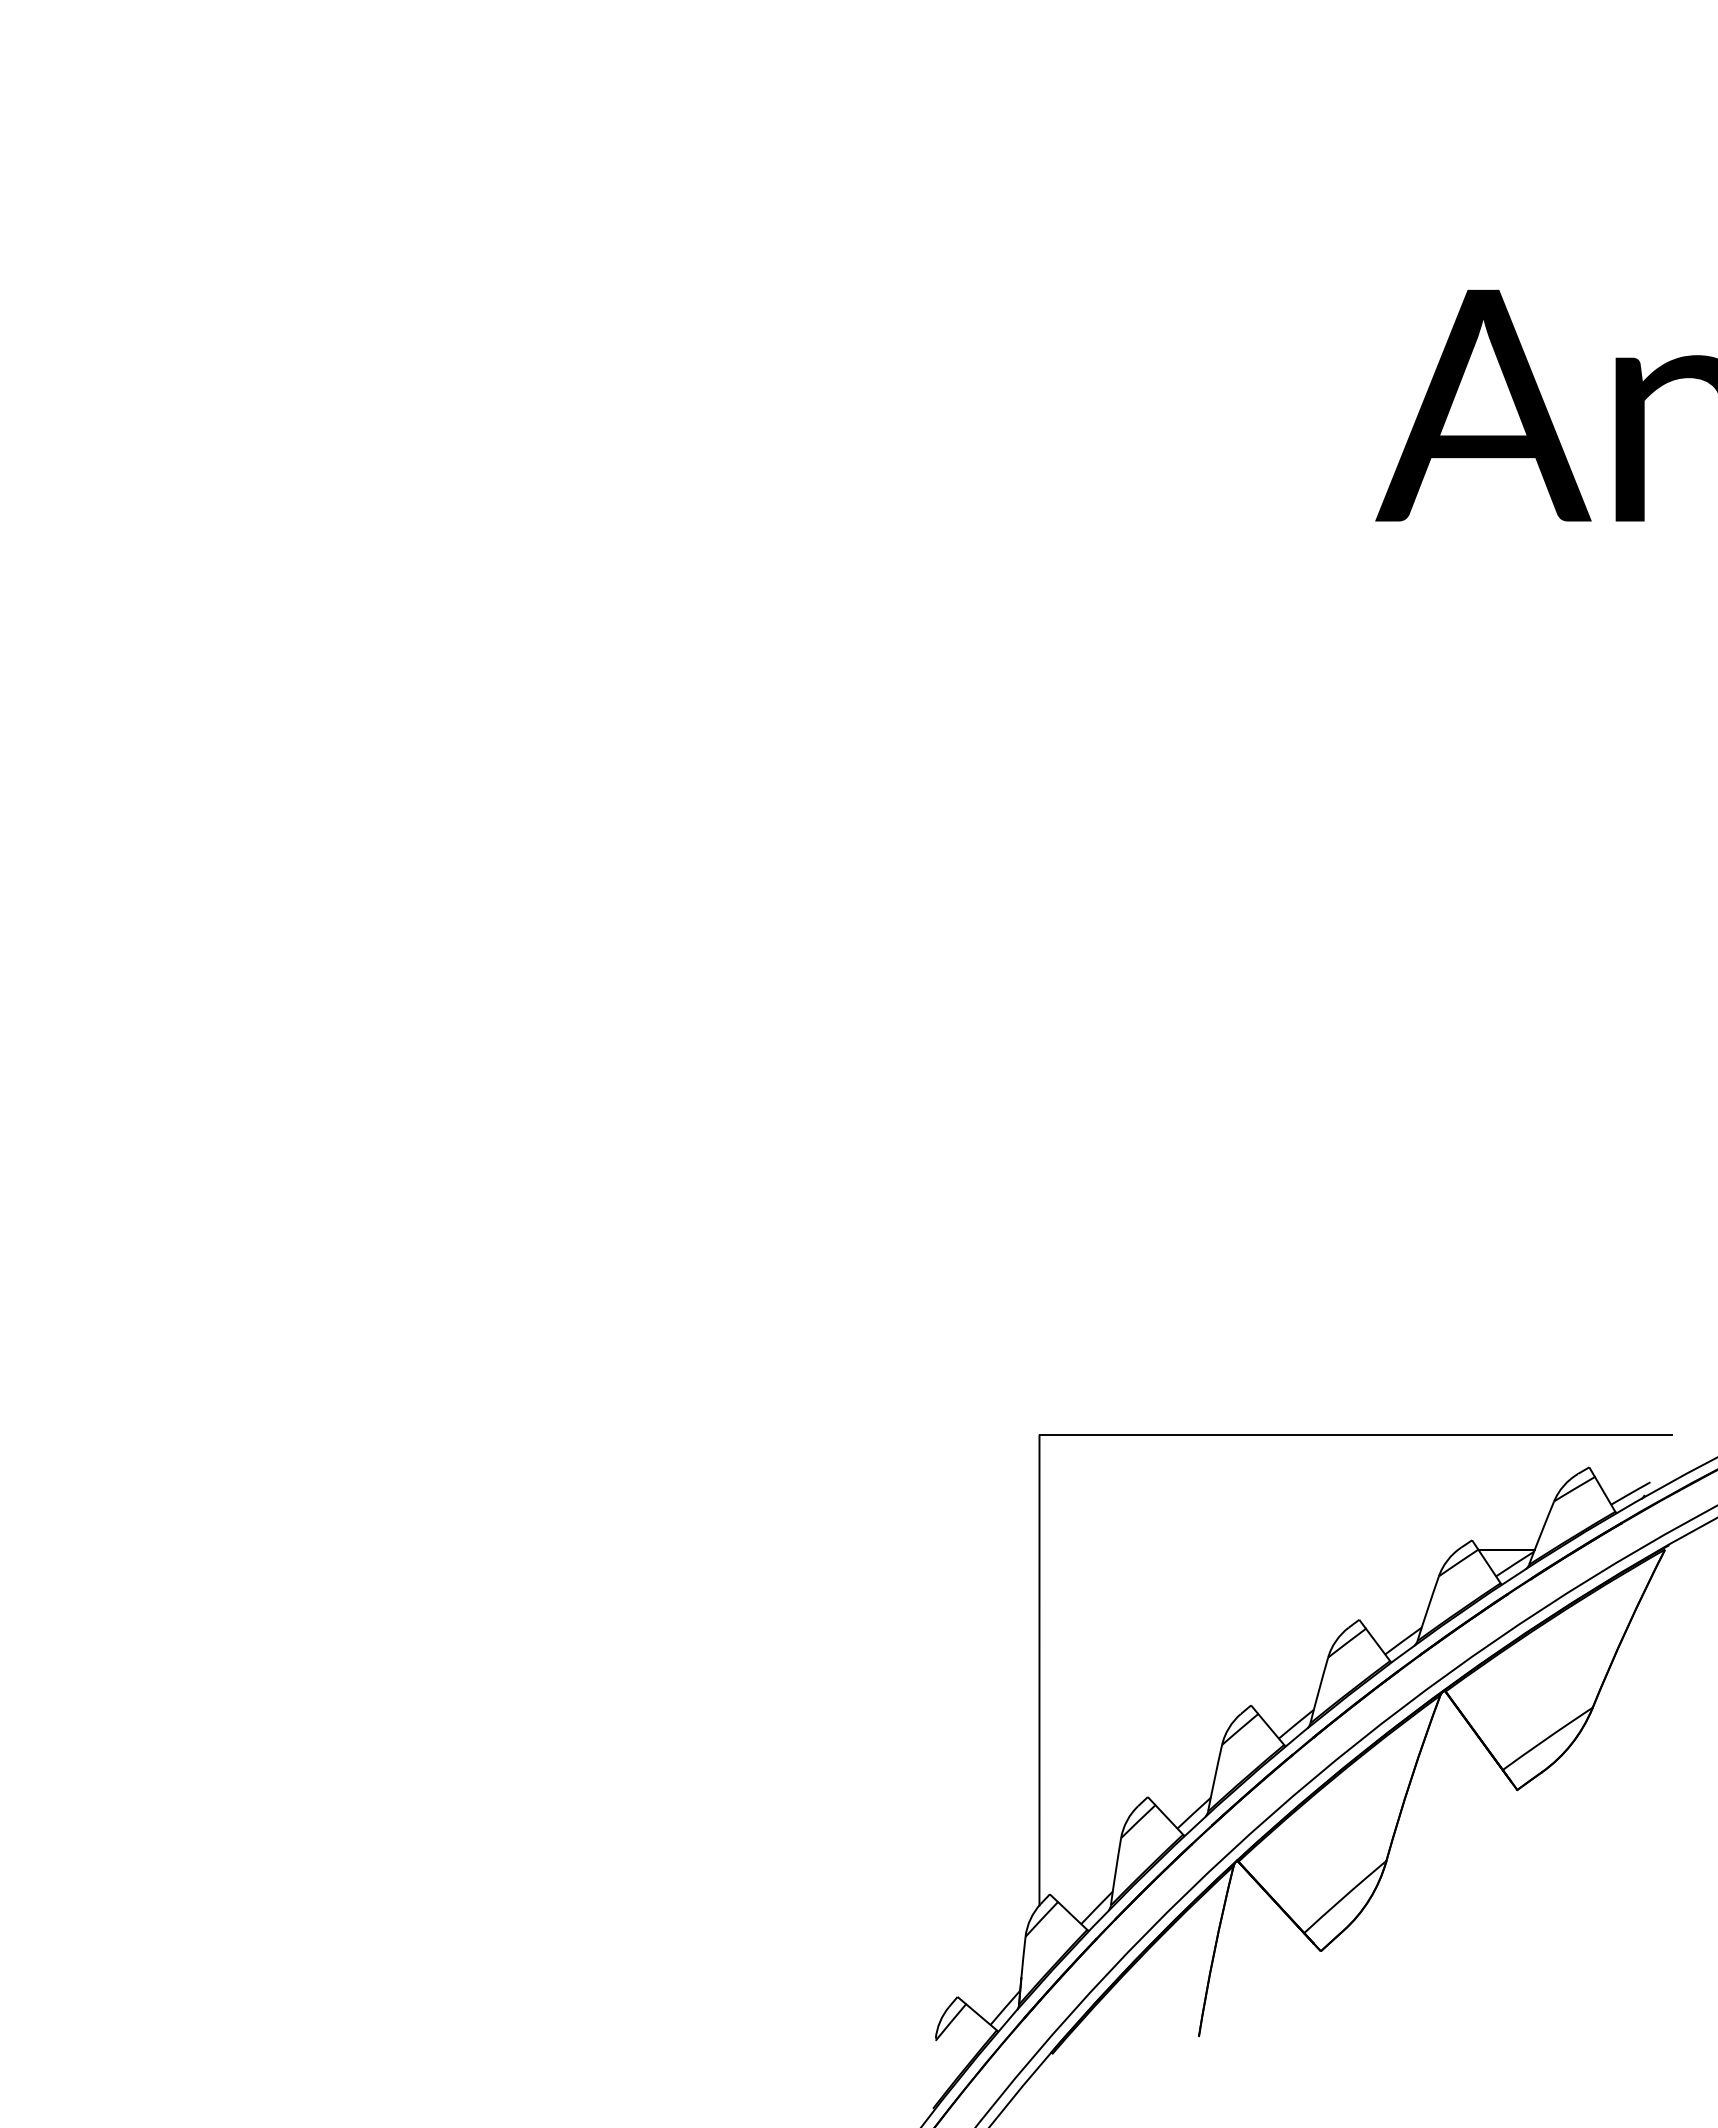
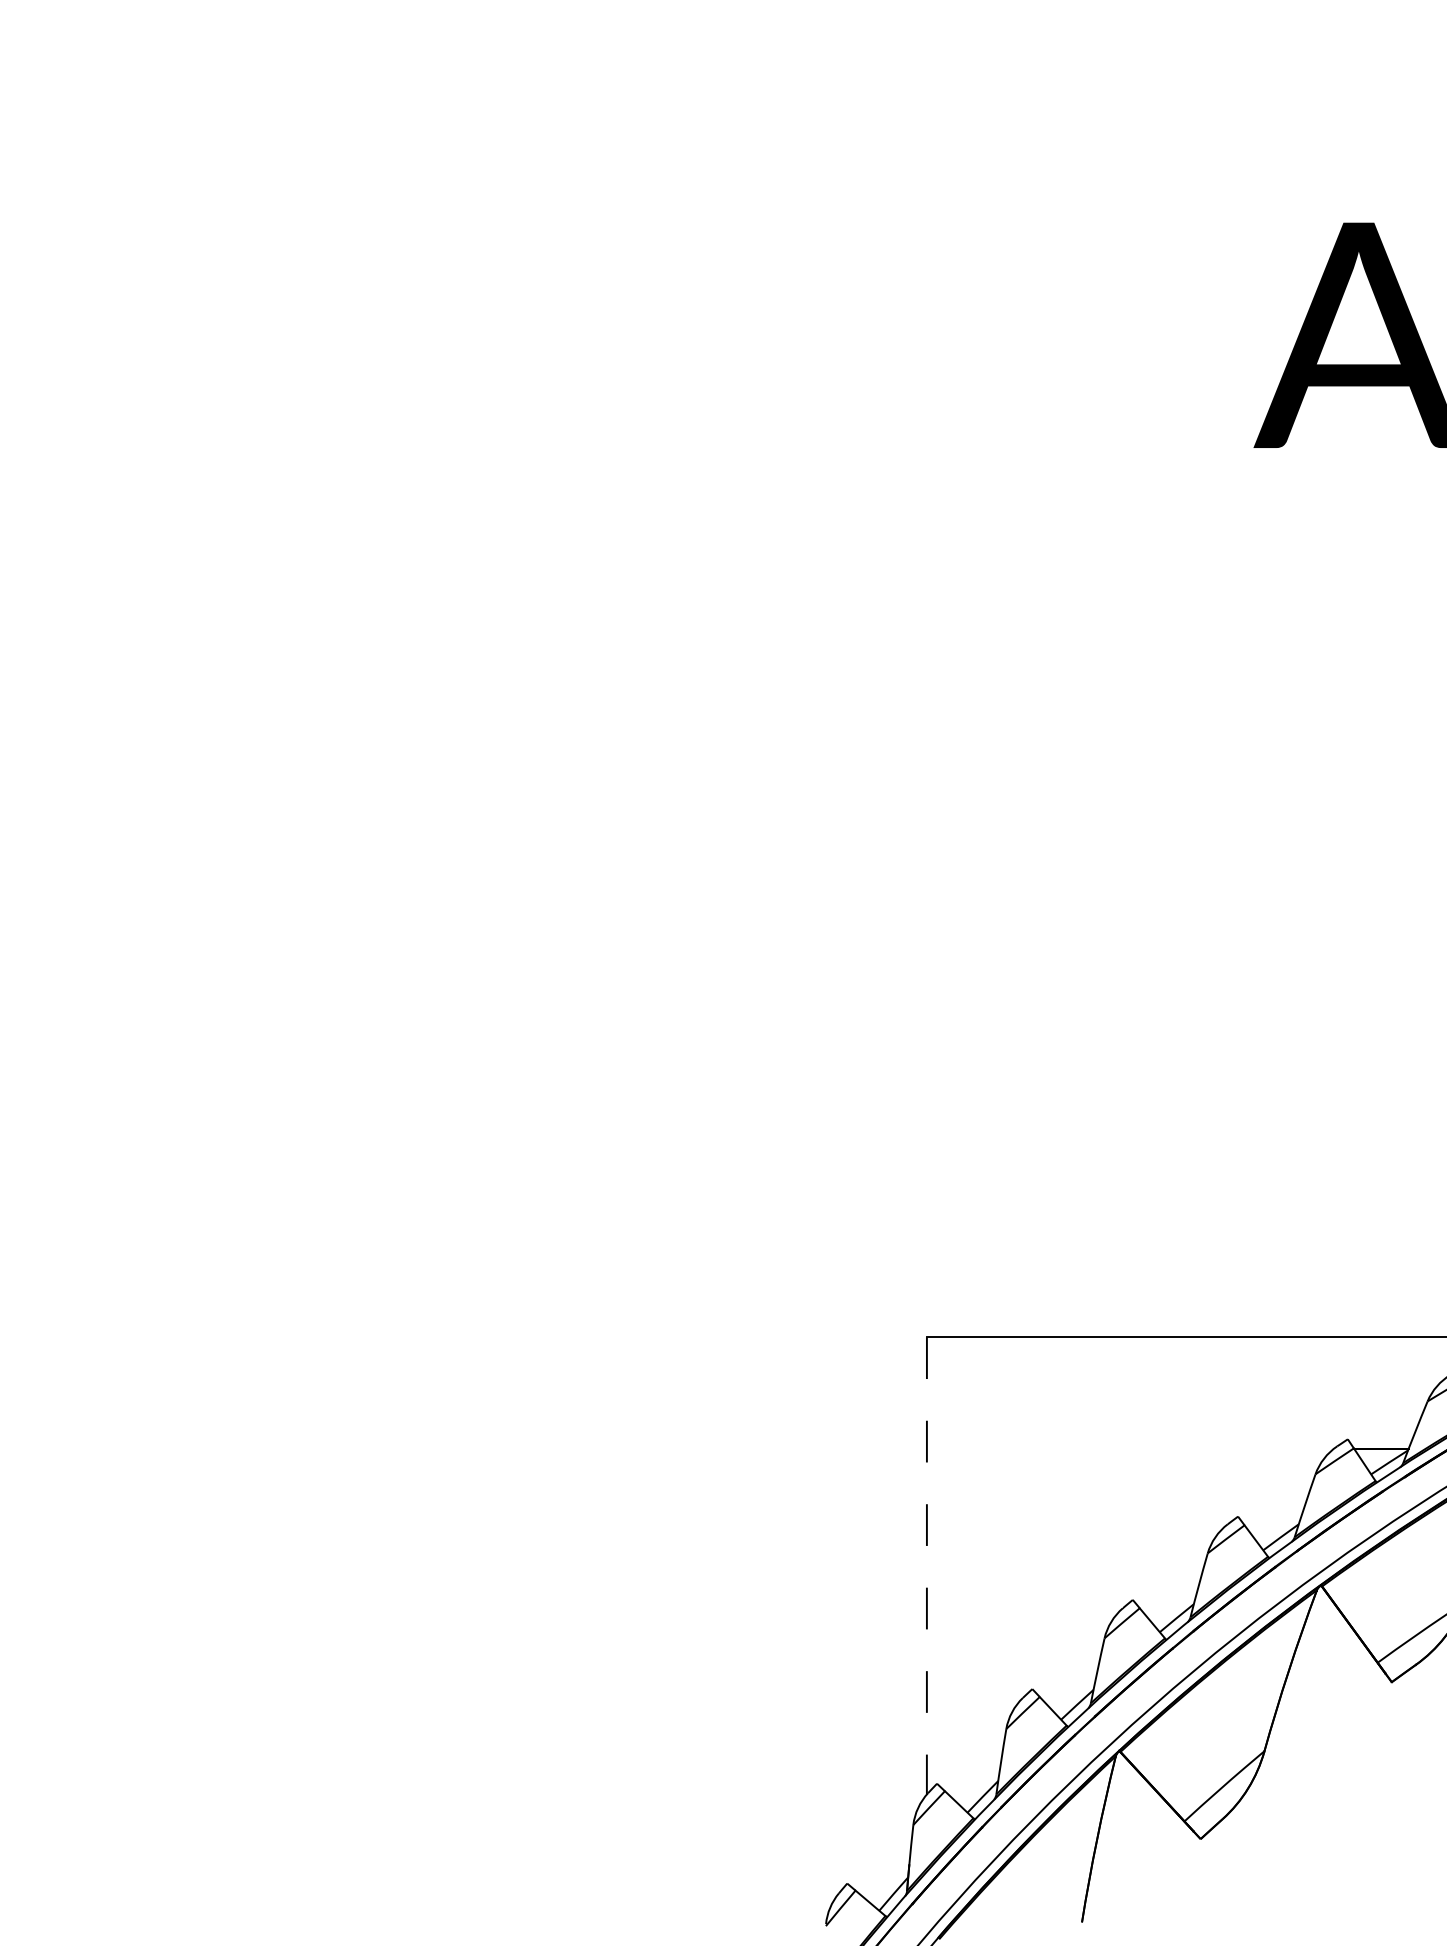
line: (1039, 1670) -> (926, 1565), solid -> dashed

